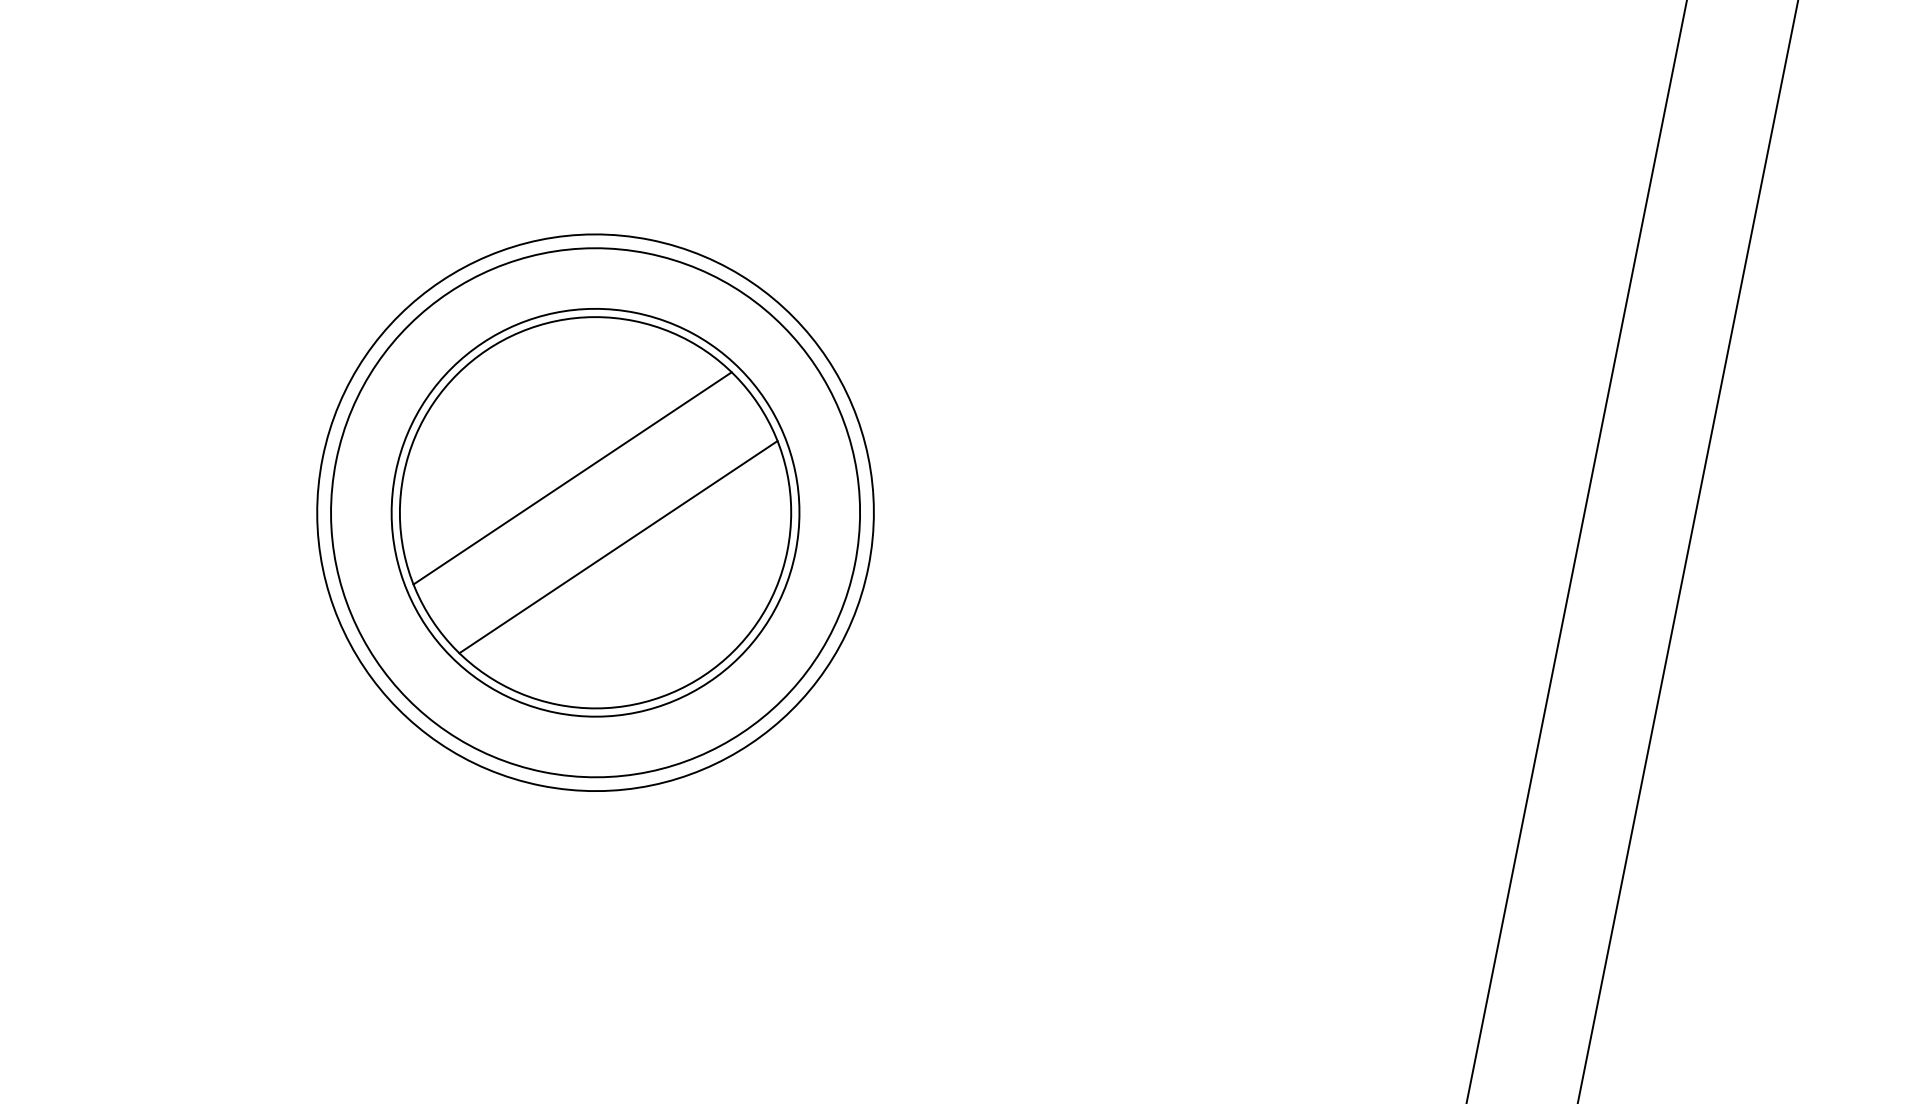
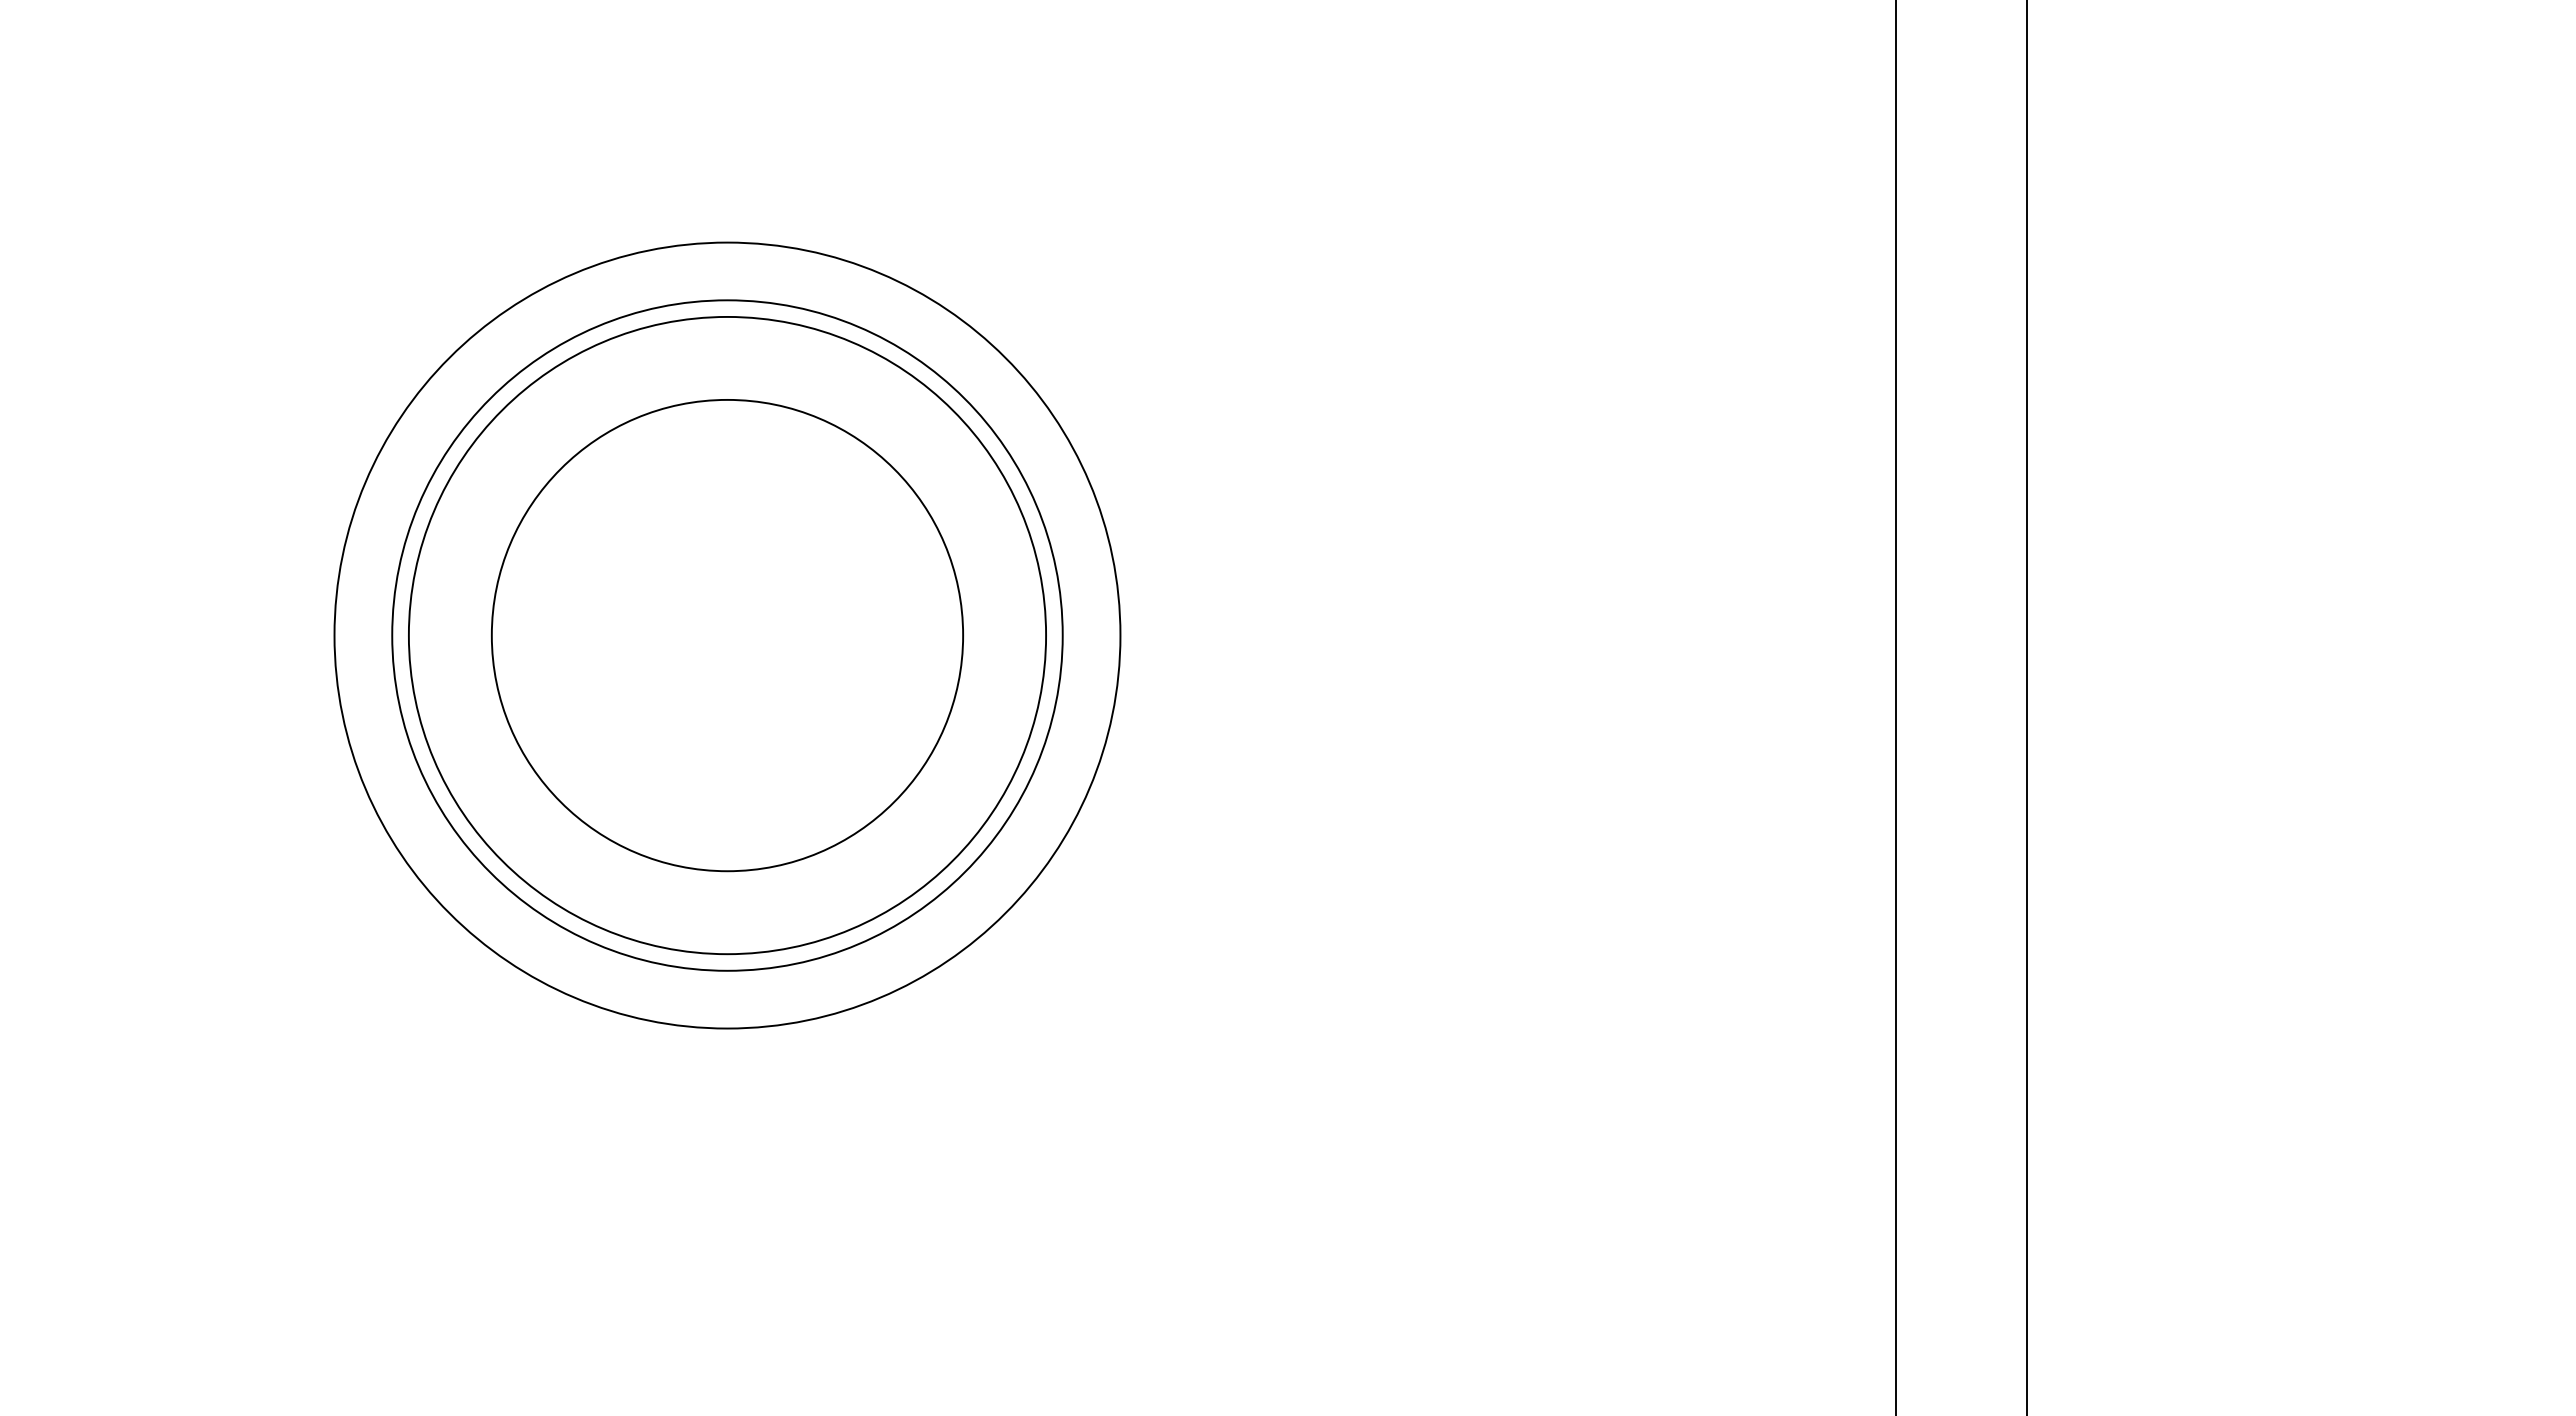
line: (572, 478) -> (692, 600), removed
circle: (595, 512) -> (727, 635), size x1.6
line: (618, 546) -> (762, 670), removed

